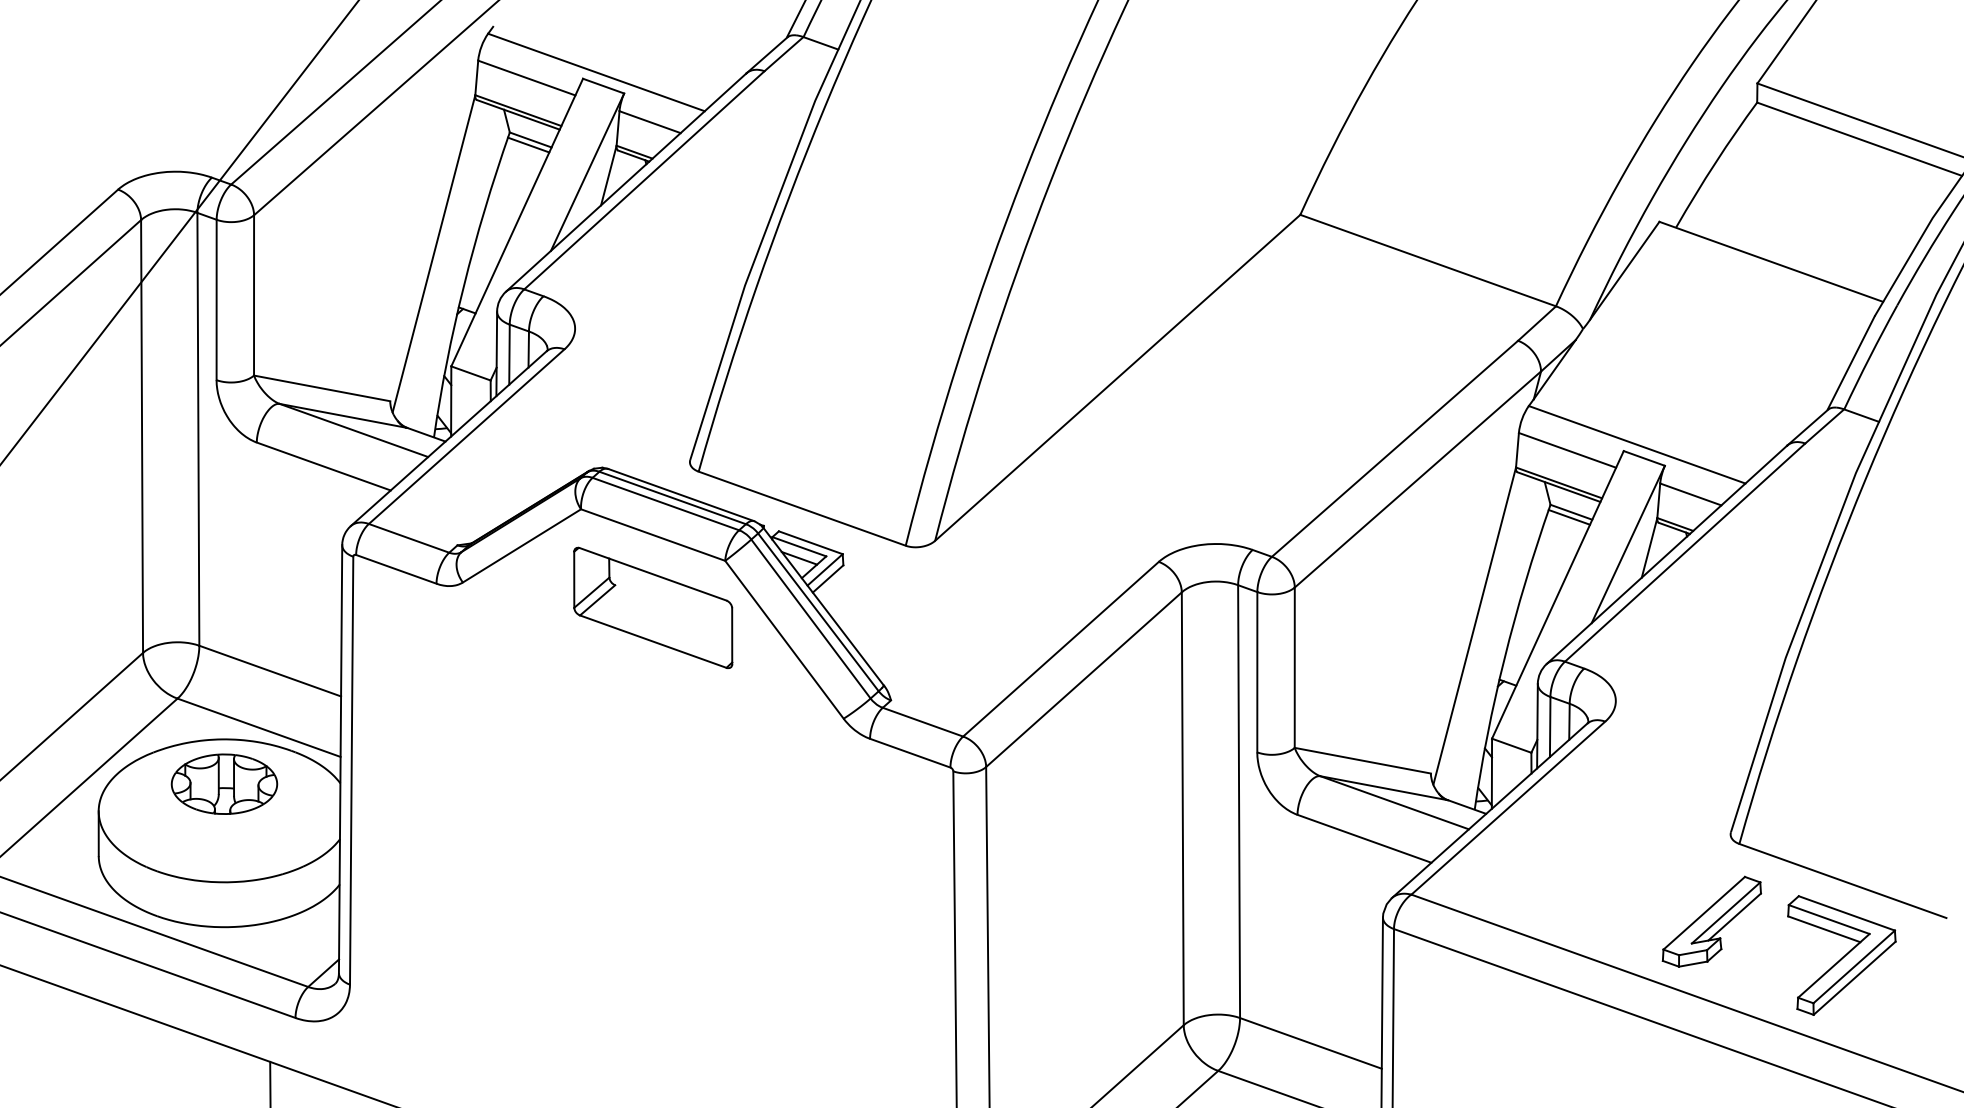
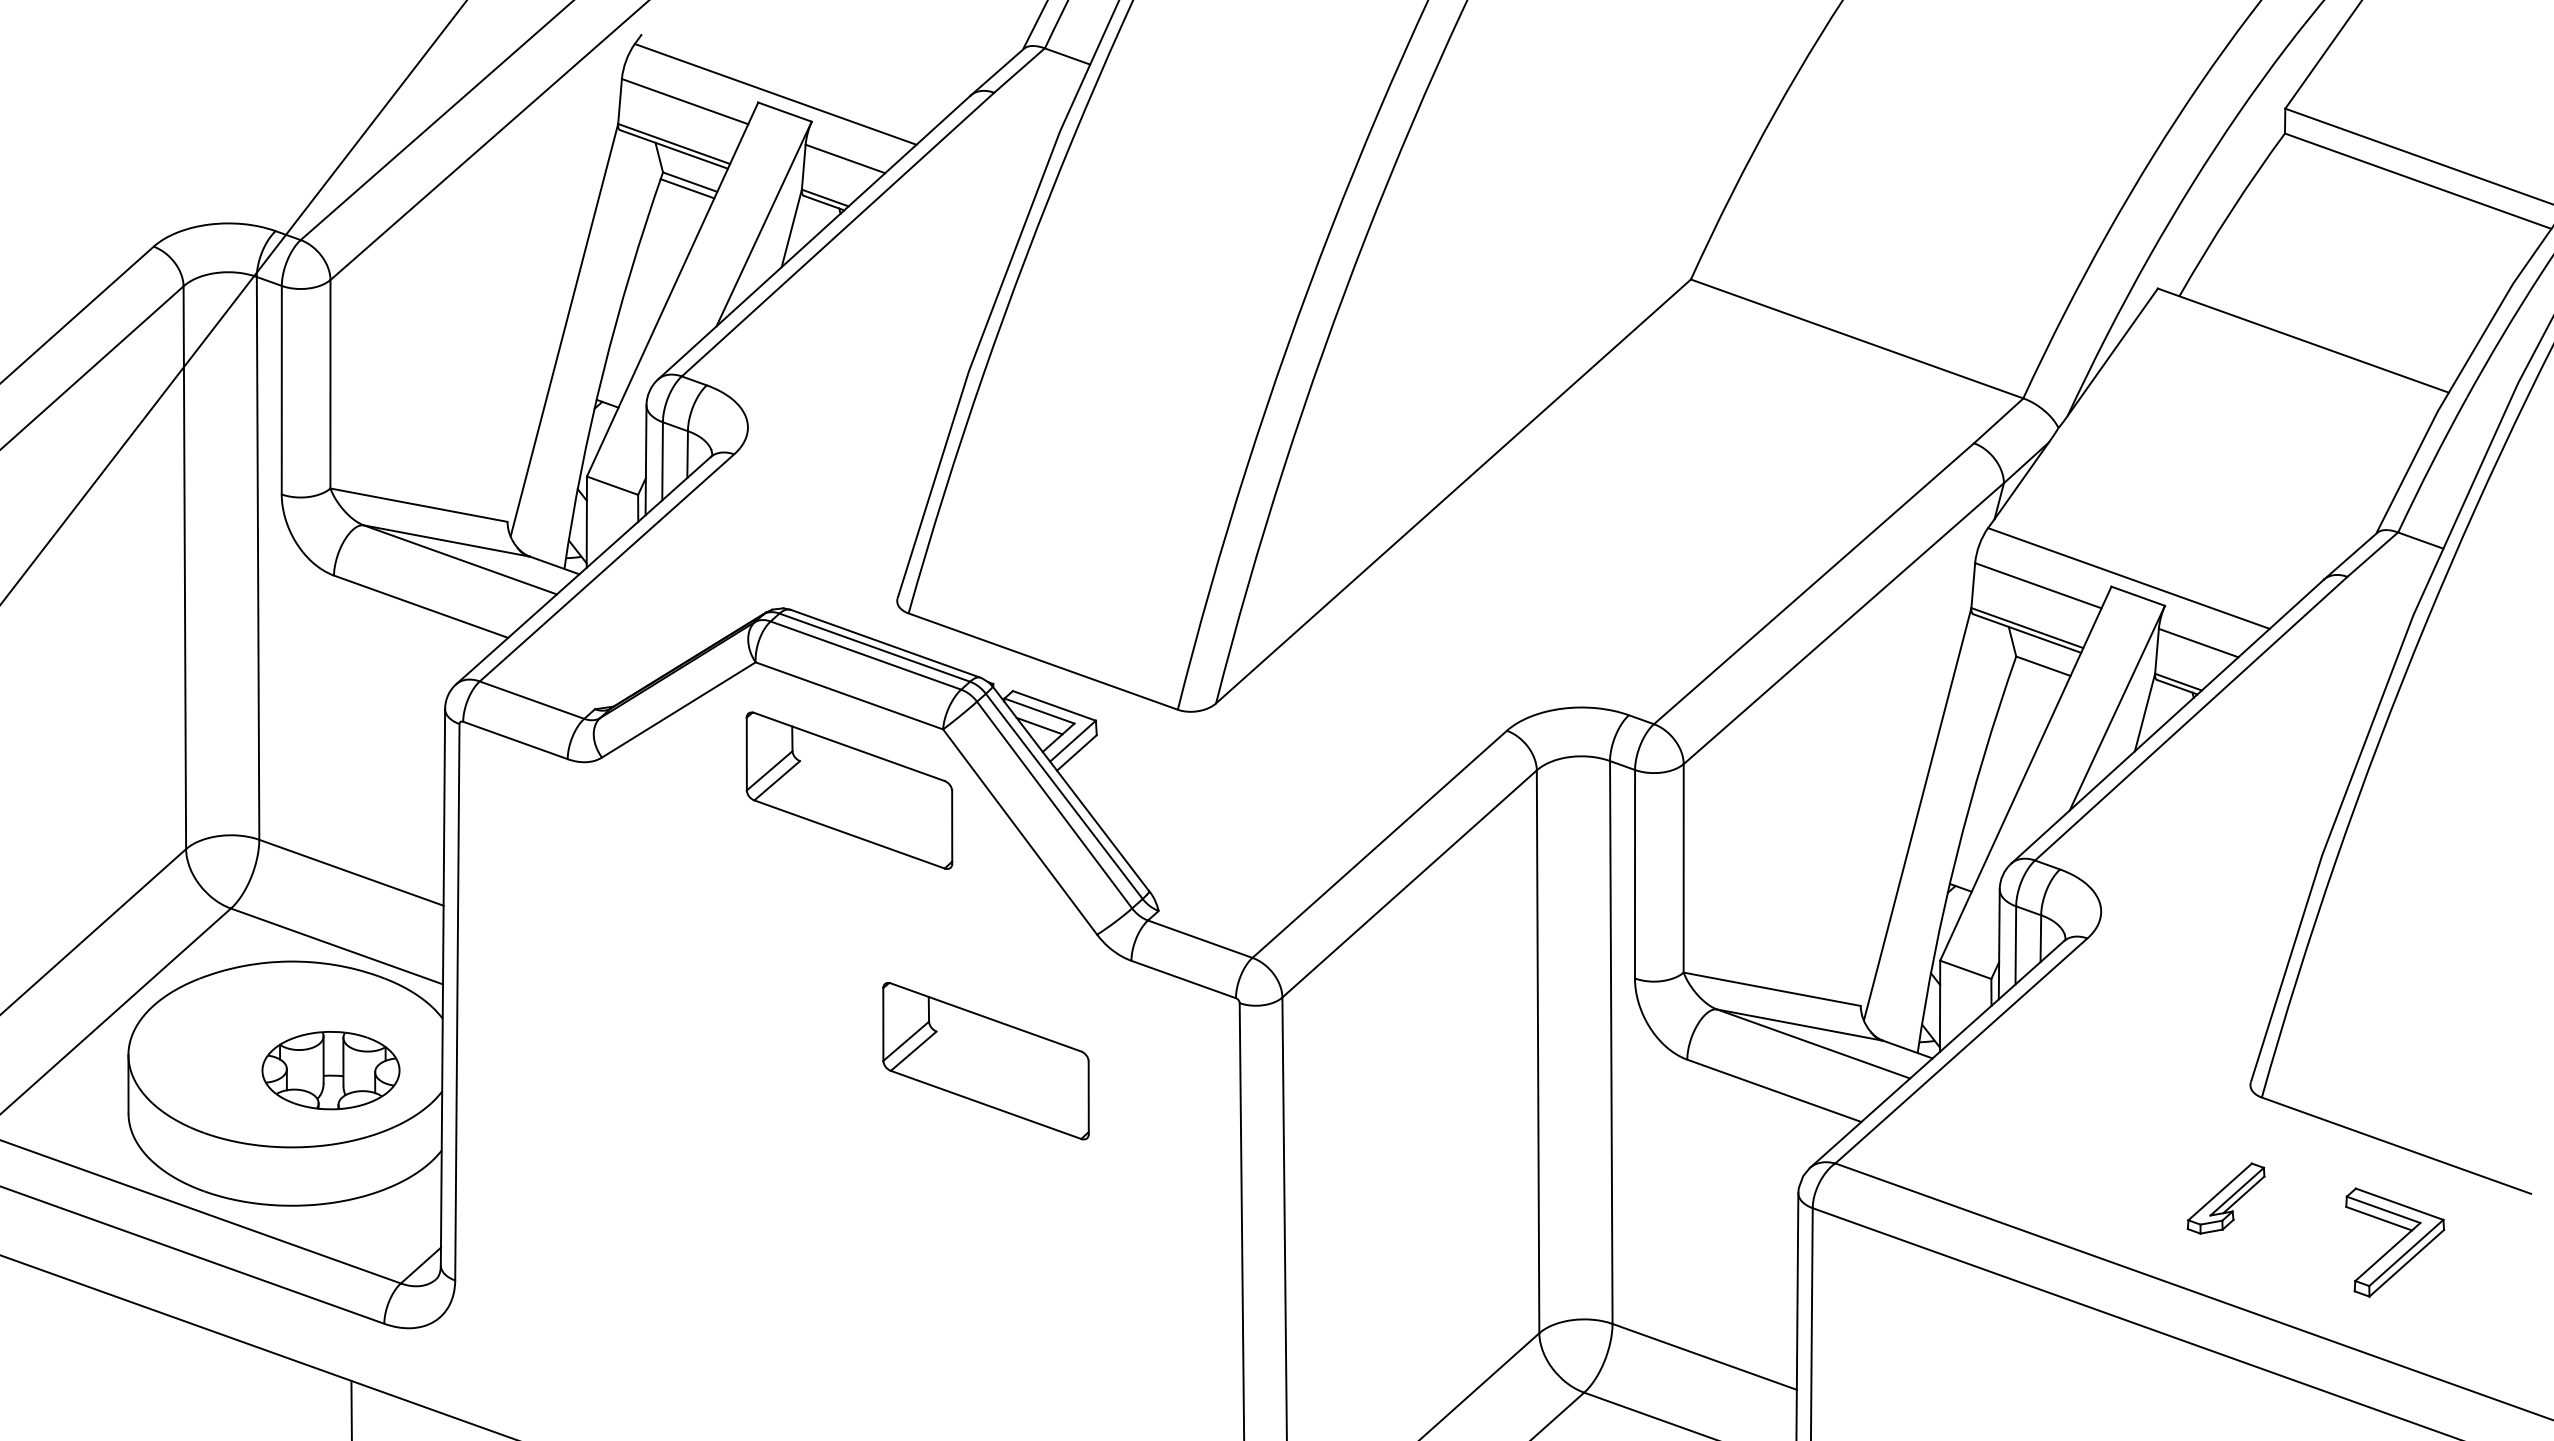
line: (1569, 516) -> (2040, 671), removed
part: (224, 783) -> (331, 1069), moved
part: (758, 815) -> (986, 1060), added
part: (1711, 921) -> (2225, 1198), size x0.6
part: (1841, 955) -> (2394, 1242), size x0.7

